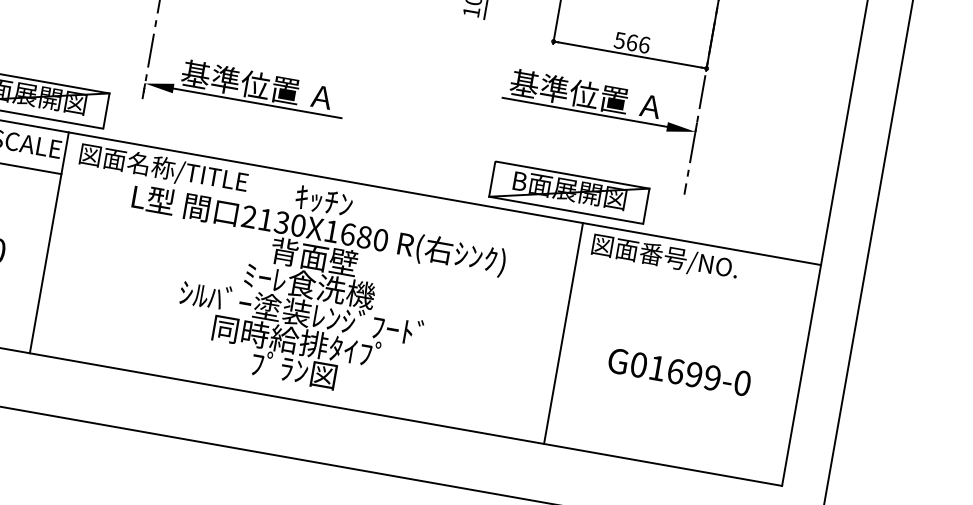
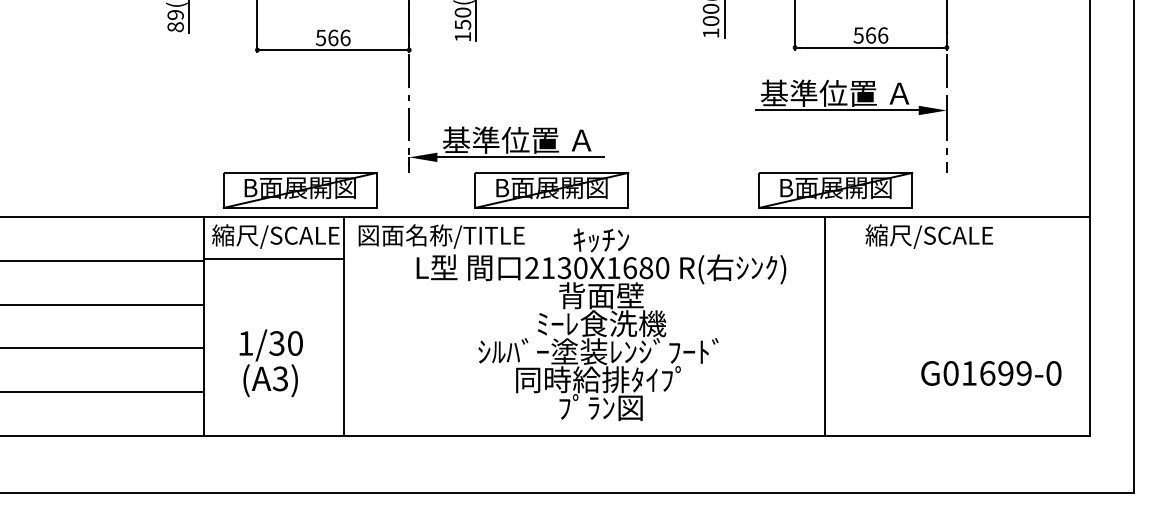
part: (282, 142) -> (551, 190), added
text: (664, 257) -> (938, 236), 図面番号/NO. -> 縮尺/SCALE
line: (563, 333) -> (825, 326), moved
text: (679, 372) -> (991, 373), moved

